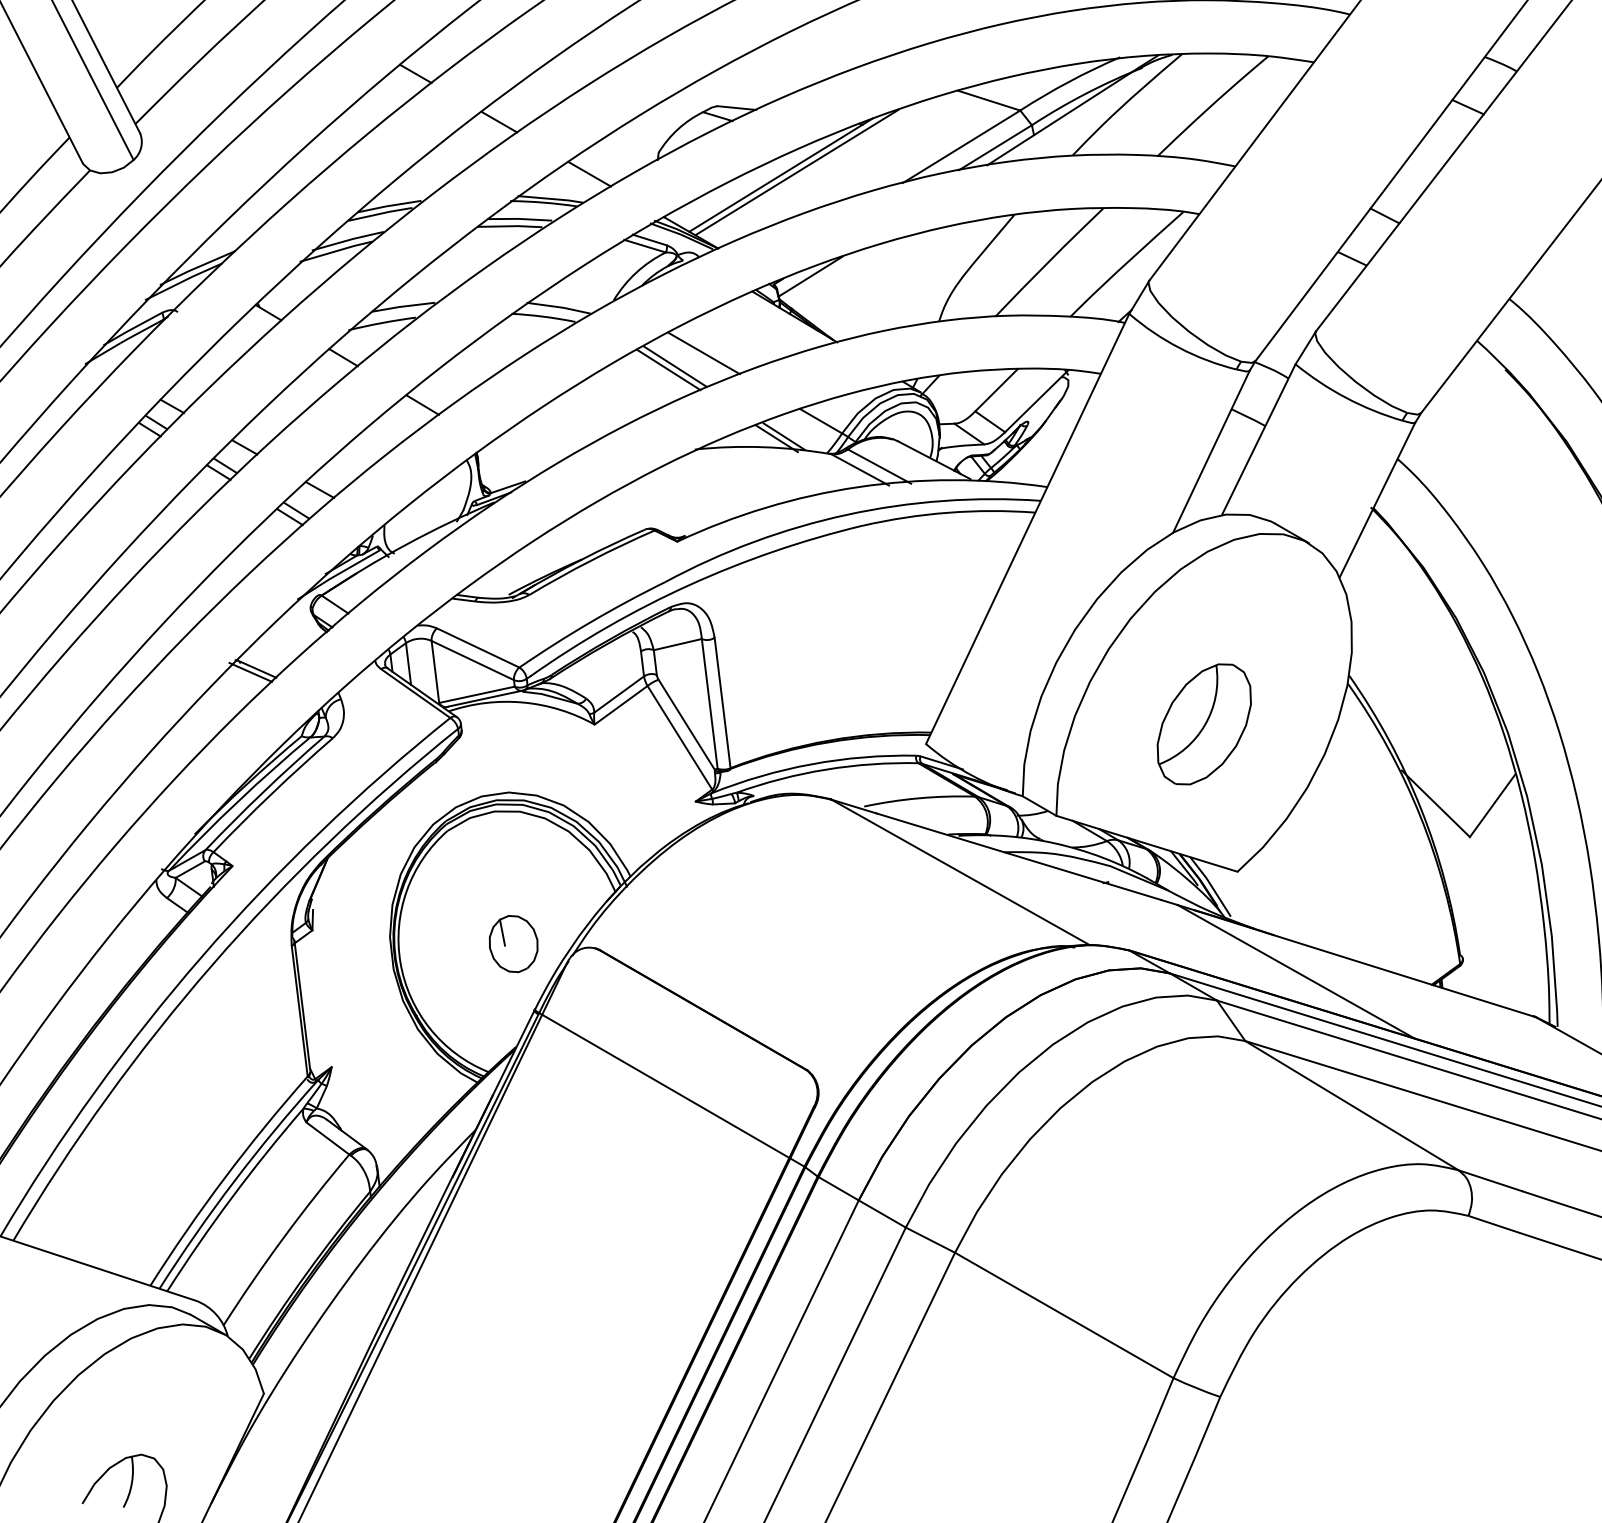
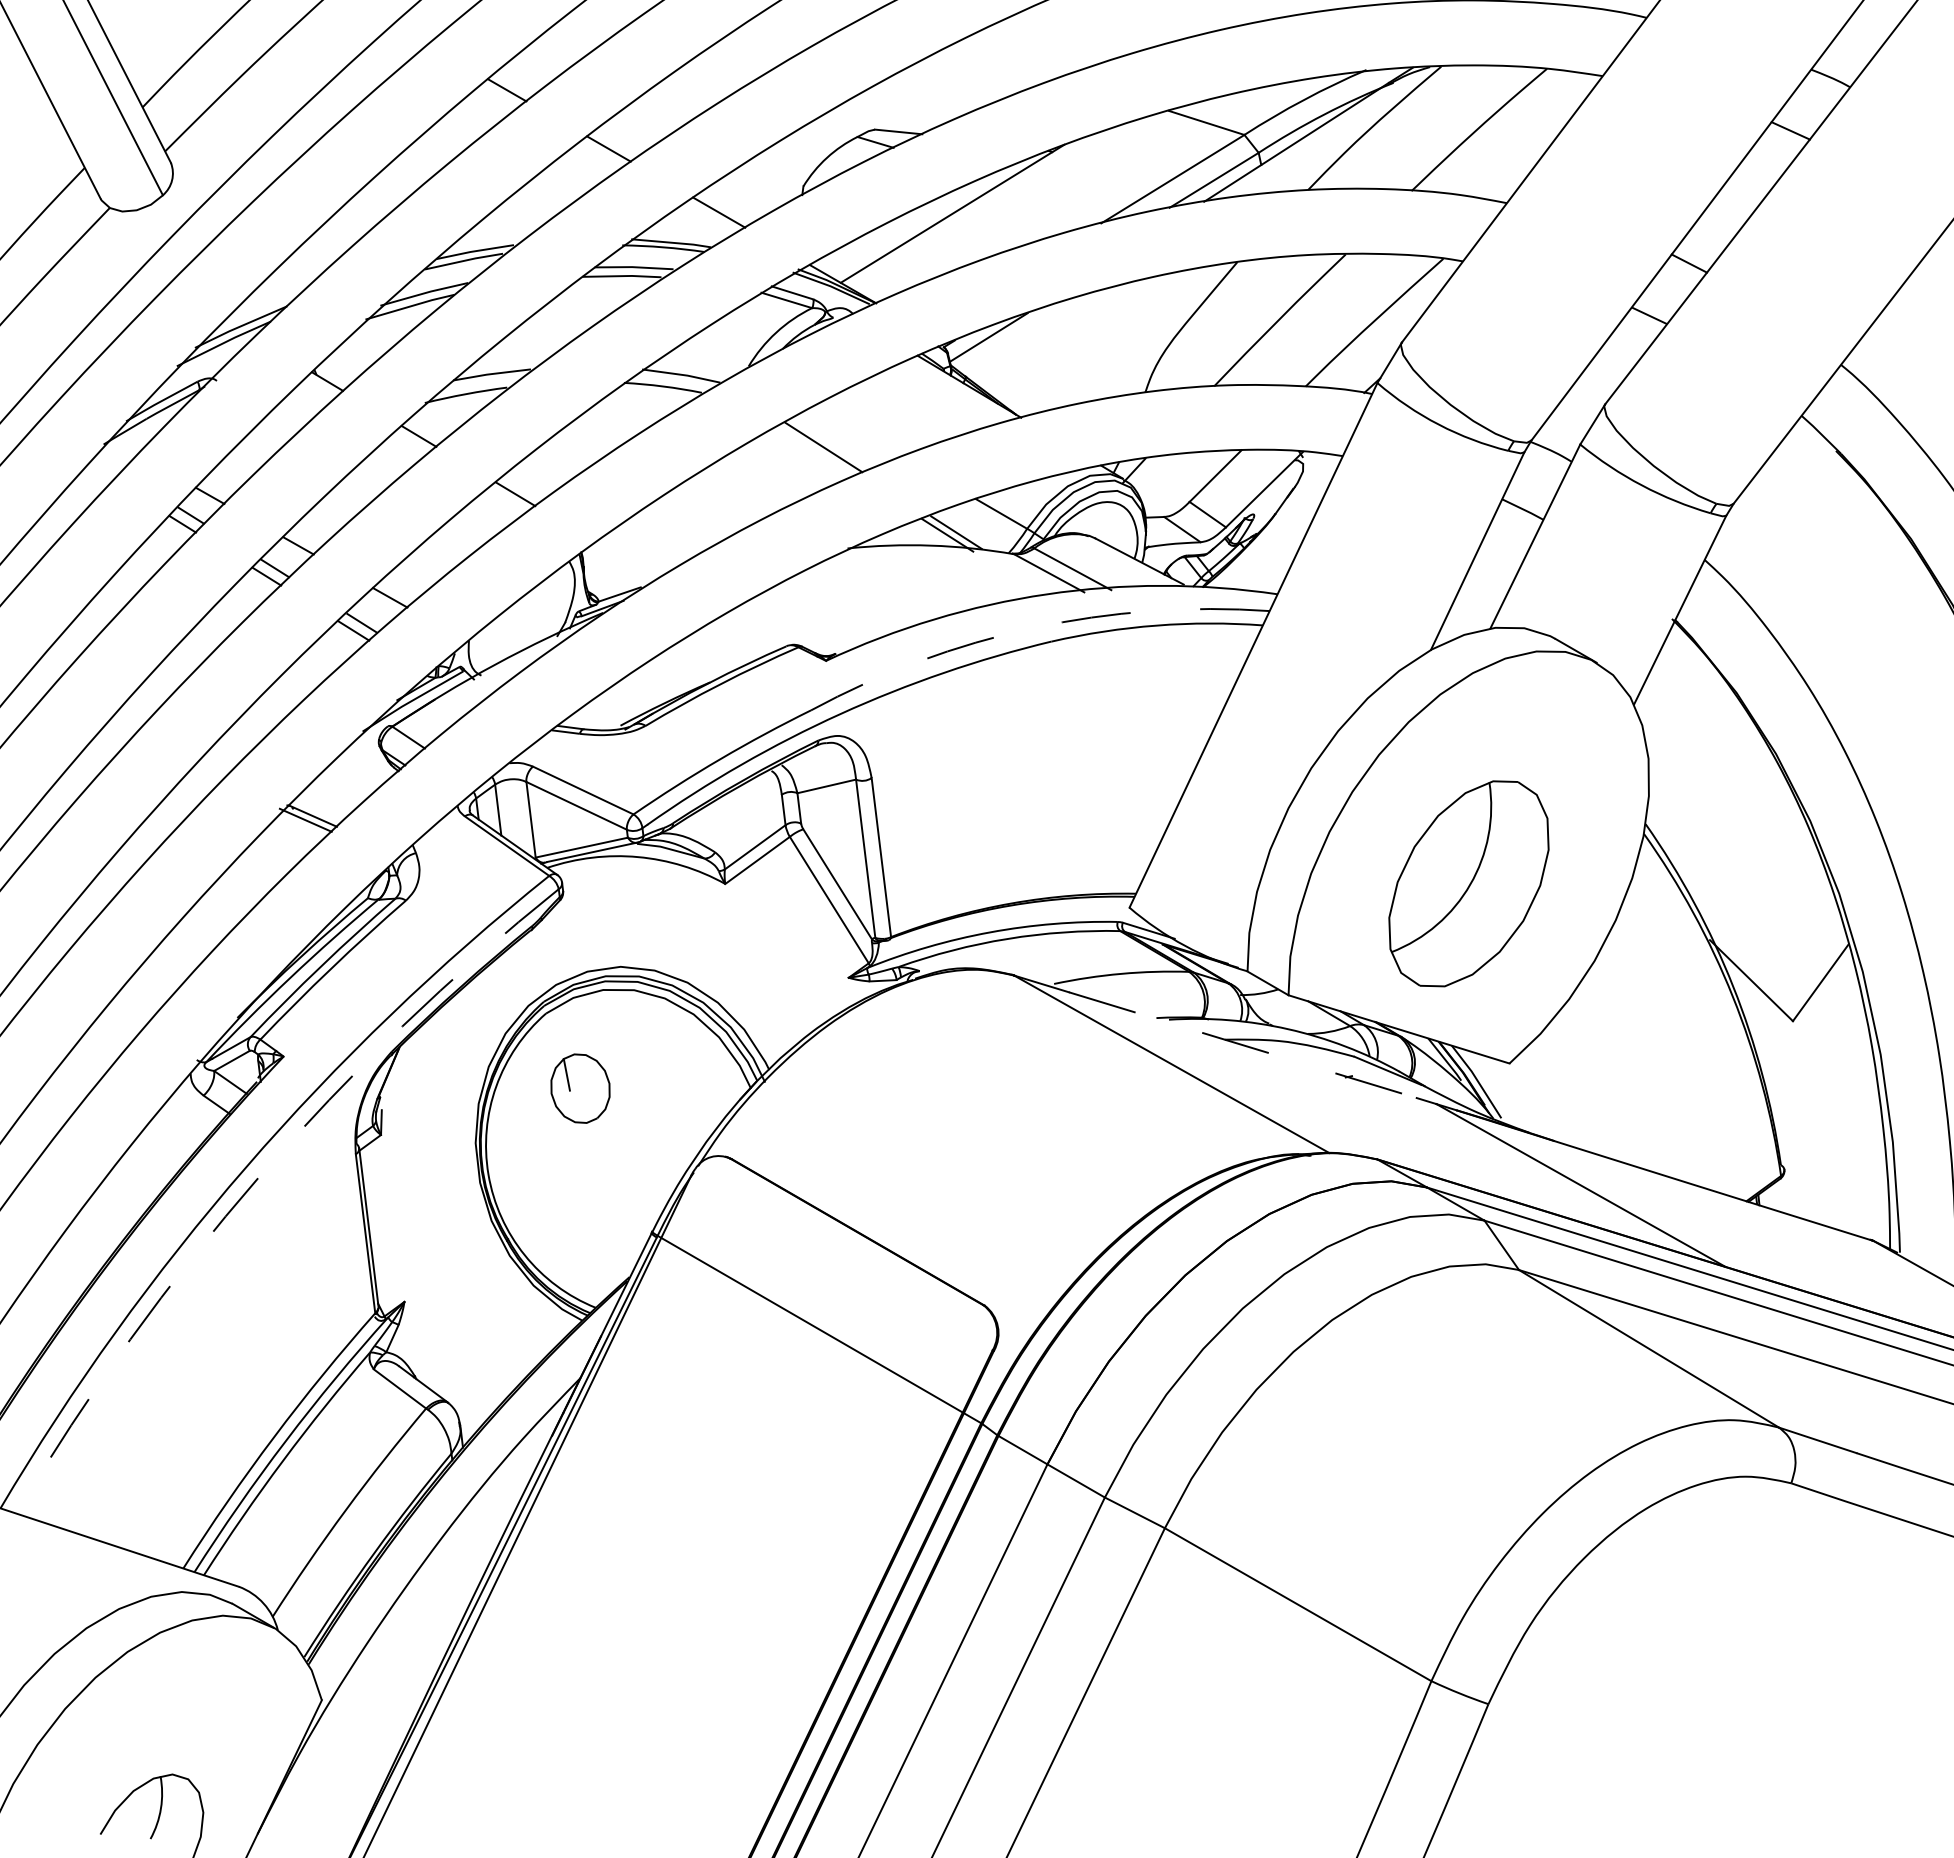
line: (796, 172) -> (971, 210), removed
line: (703, 352) -> (858, 430), removed
line: (668, 369) -> (815, 450), removed
arc: (847, 515) -> (1033, 628), solid -> dashed
part: (1203, 724) -> (1468, 883), size x1.4
line: (1018, 857) -> (1242, 1045), solid -> dashed
part: (513, 943) -> (580, 1088), moved
arc: (212, 964) -> (259, 1176), solid -> dashed

